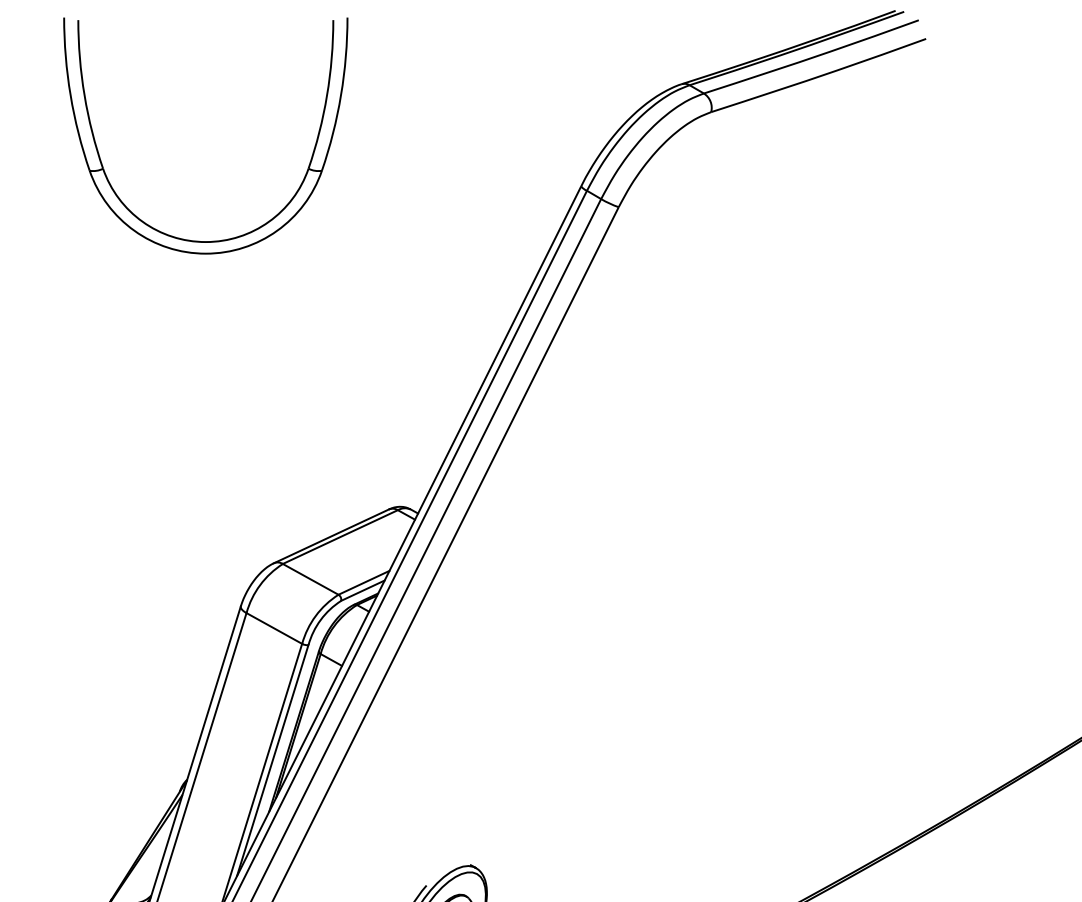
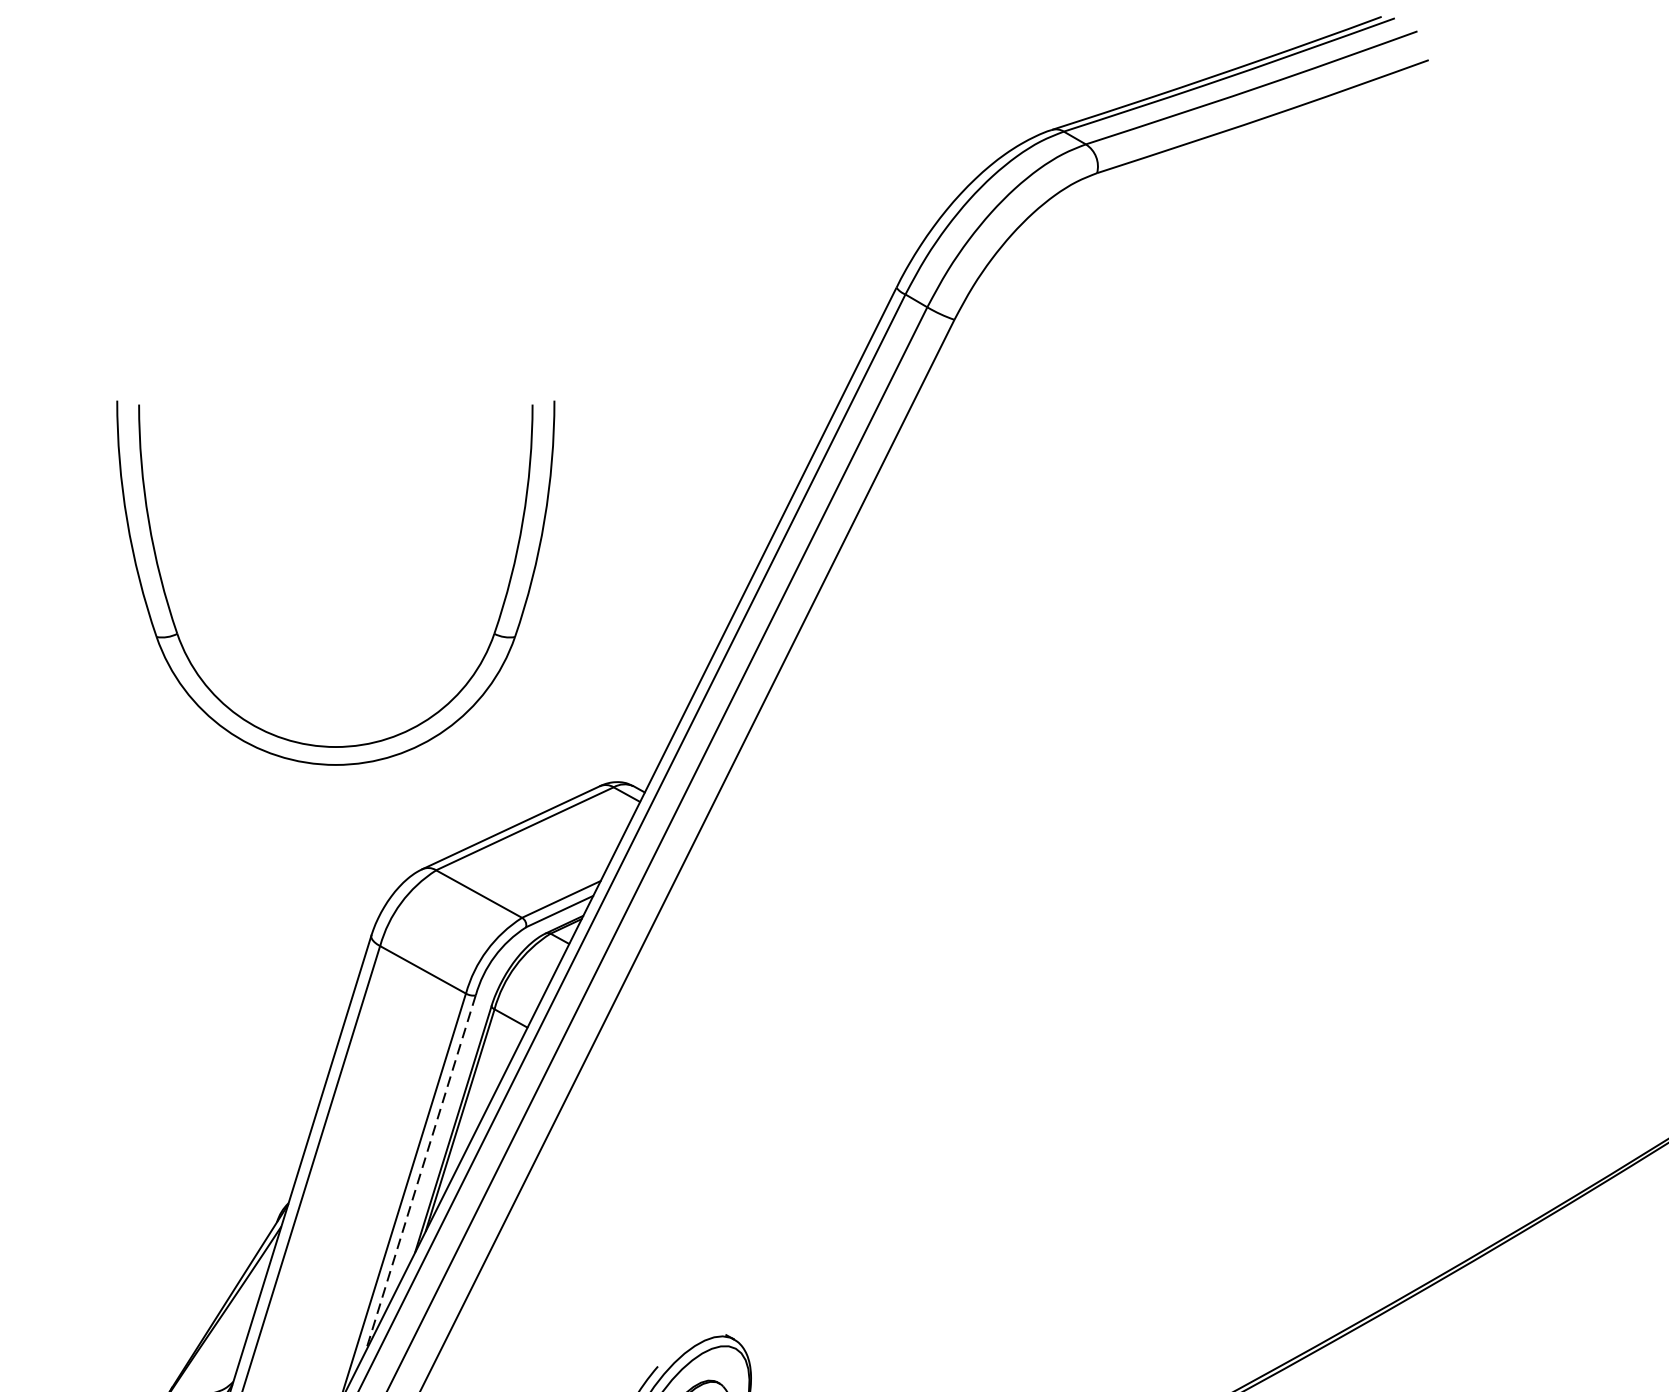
part: (189, 239) -> (310, 743), moved
line: (272, 760) -> (420, 1173), solid -> dashed

